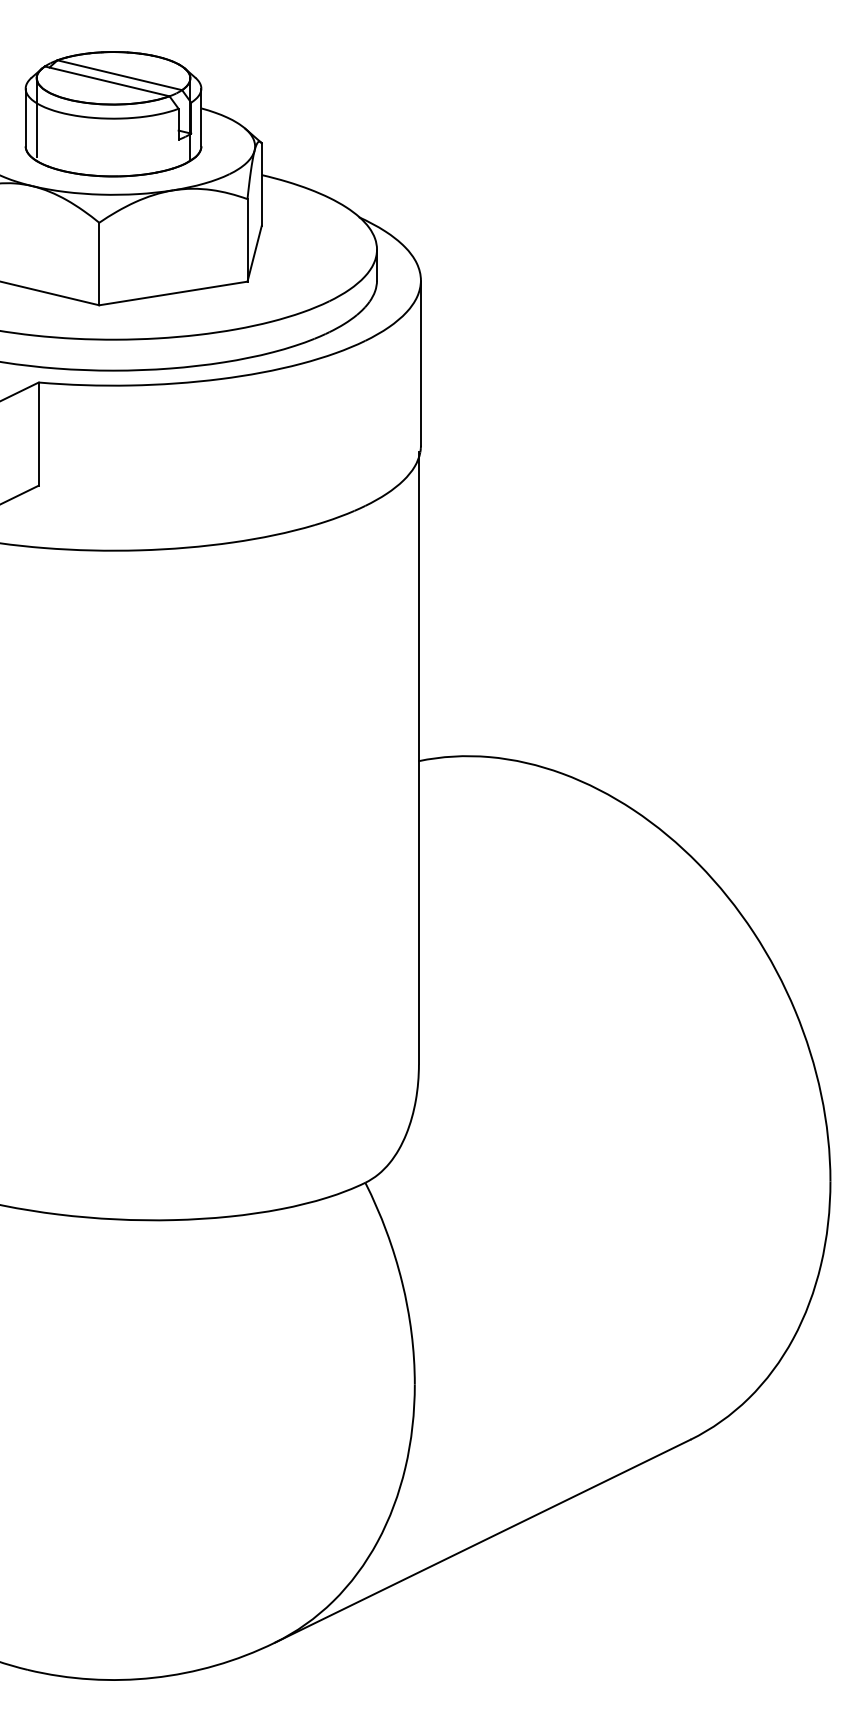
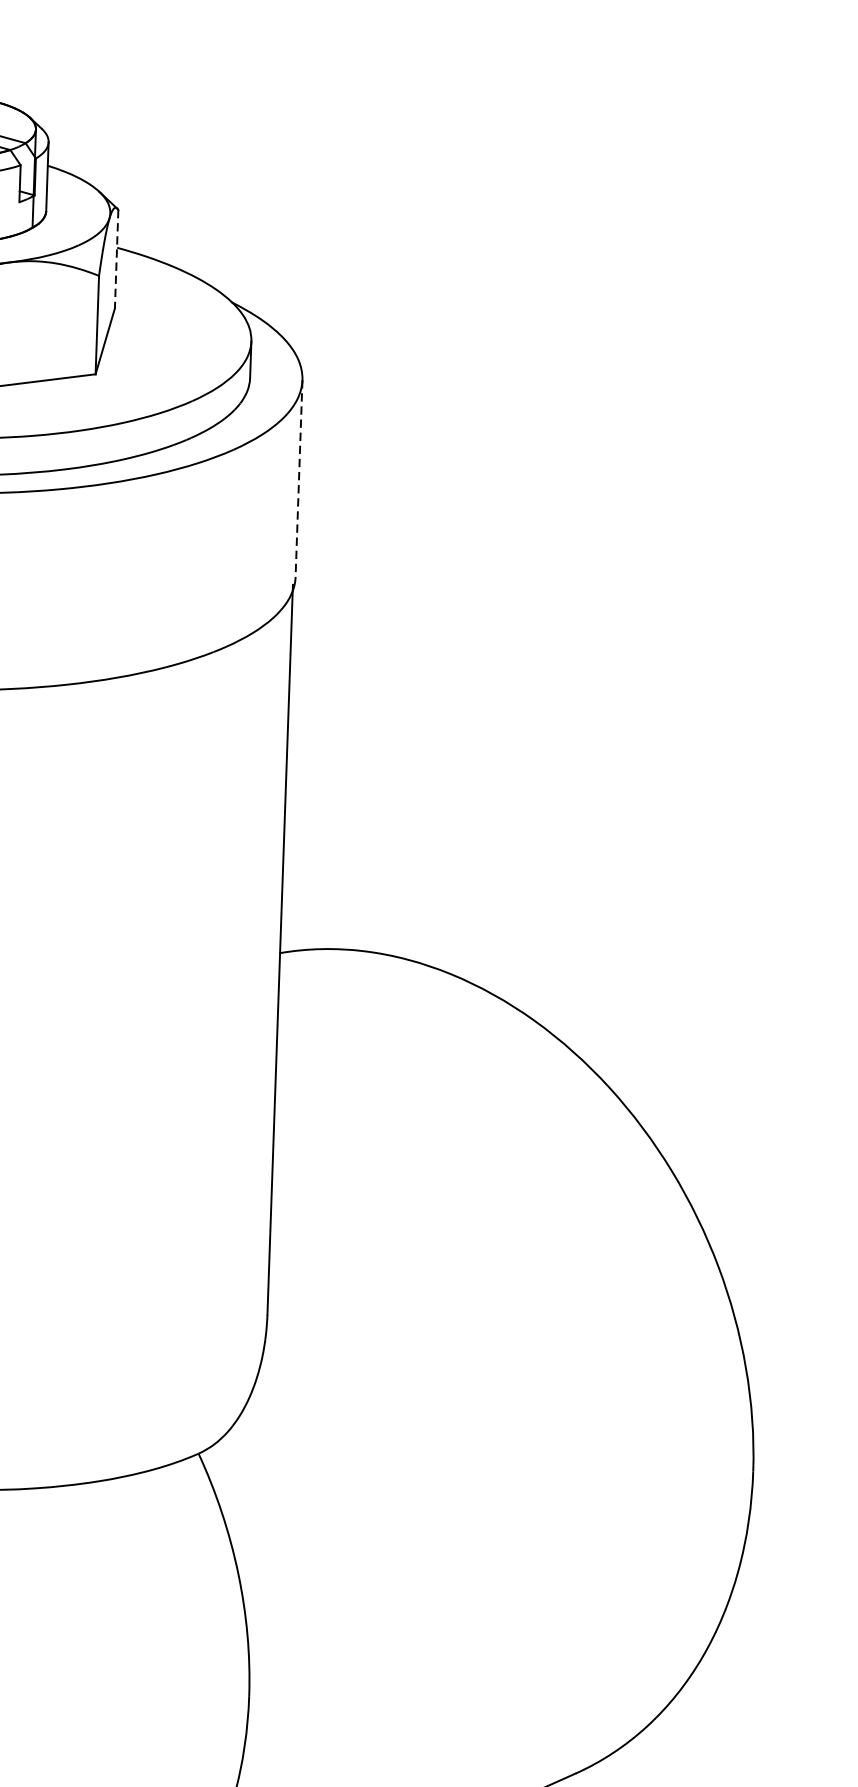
line: (261, 185) -> (116, 260), solid -> dashed
line: (420, 363) -> (298, 479), solid -> dashed

